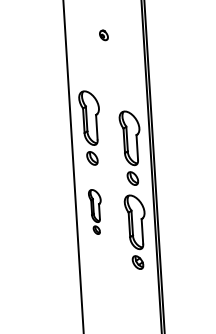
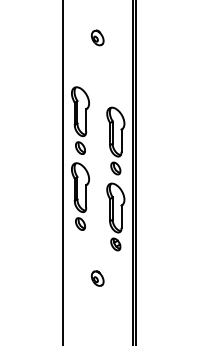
part: (103, 34) -> (97, 37), size x1.67
part: (95, 211) -> (80, 196), size x1.67
part: (120, 301) -> (97, 278), added

